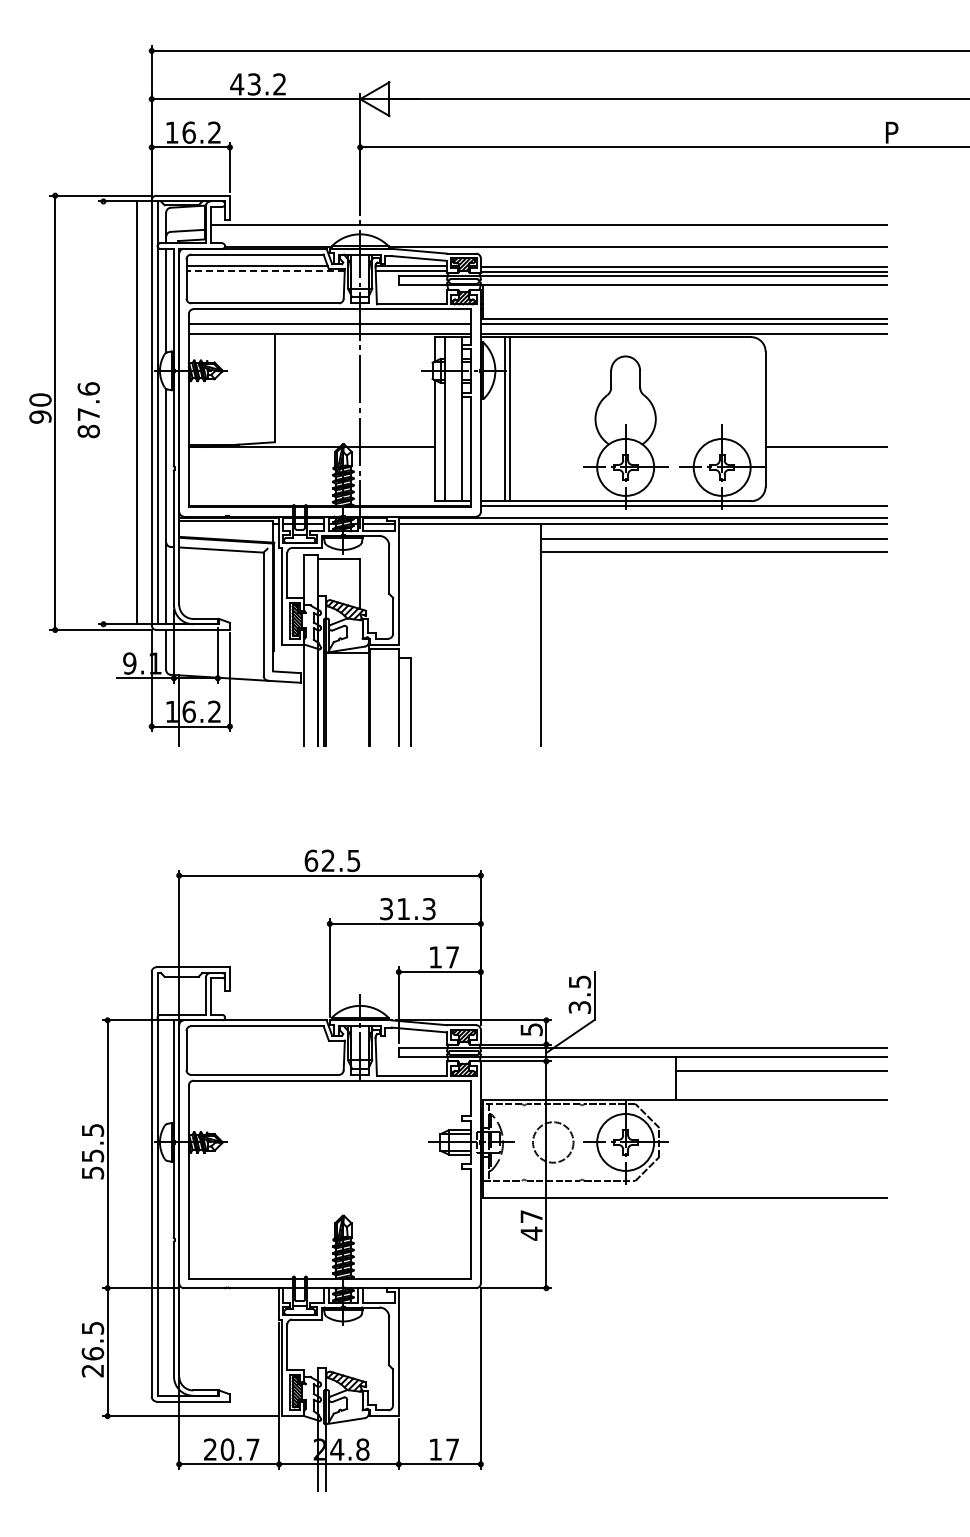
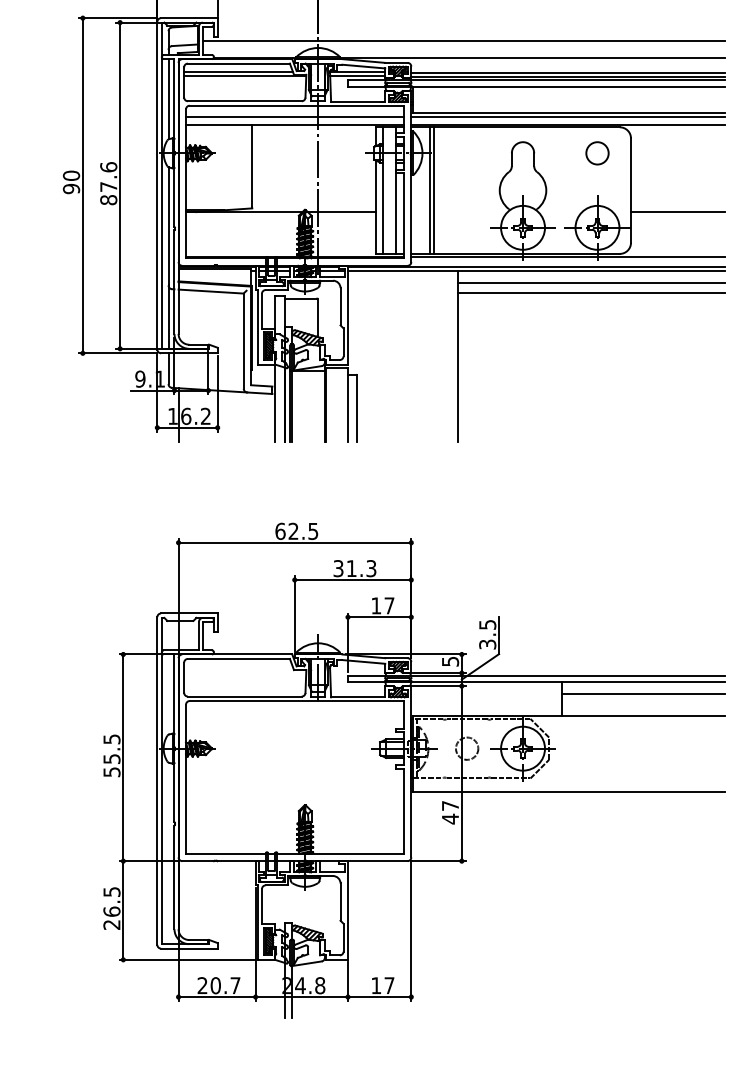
line: (265, 270) -> (245, 75), dashed -> solid
circle: (721, 370) -> (596, 153), added
line: (137, 412) -> (120, 185), moved
circle: (552, 1142) -> (466, 748), size x0.71

